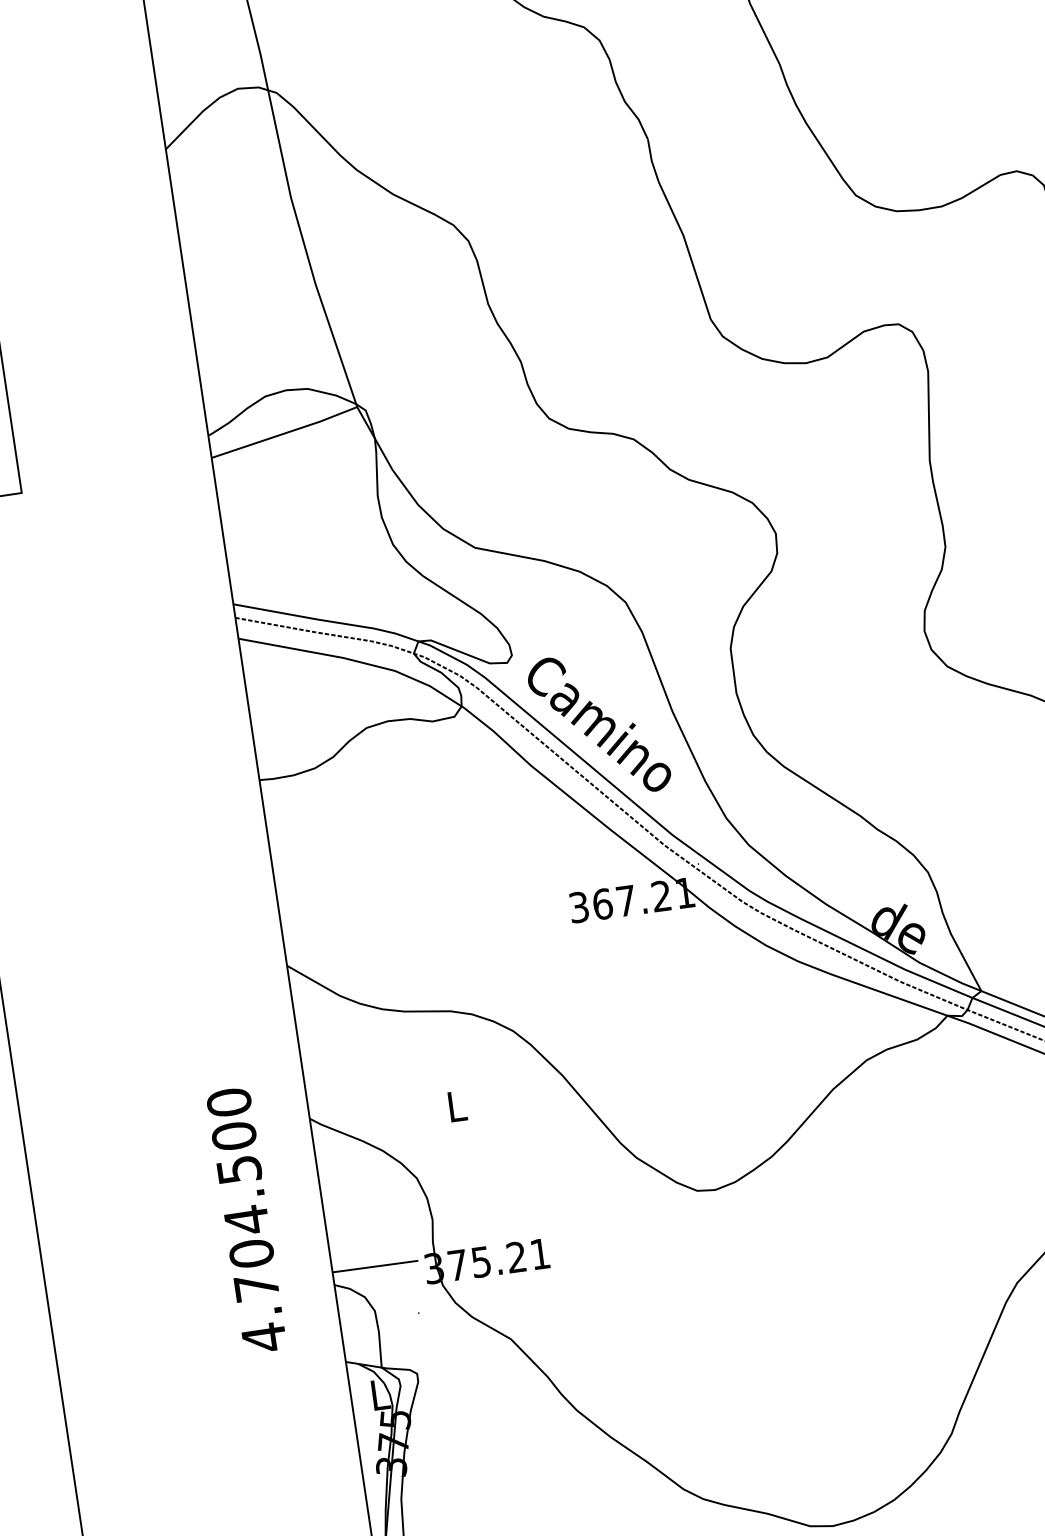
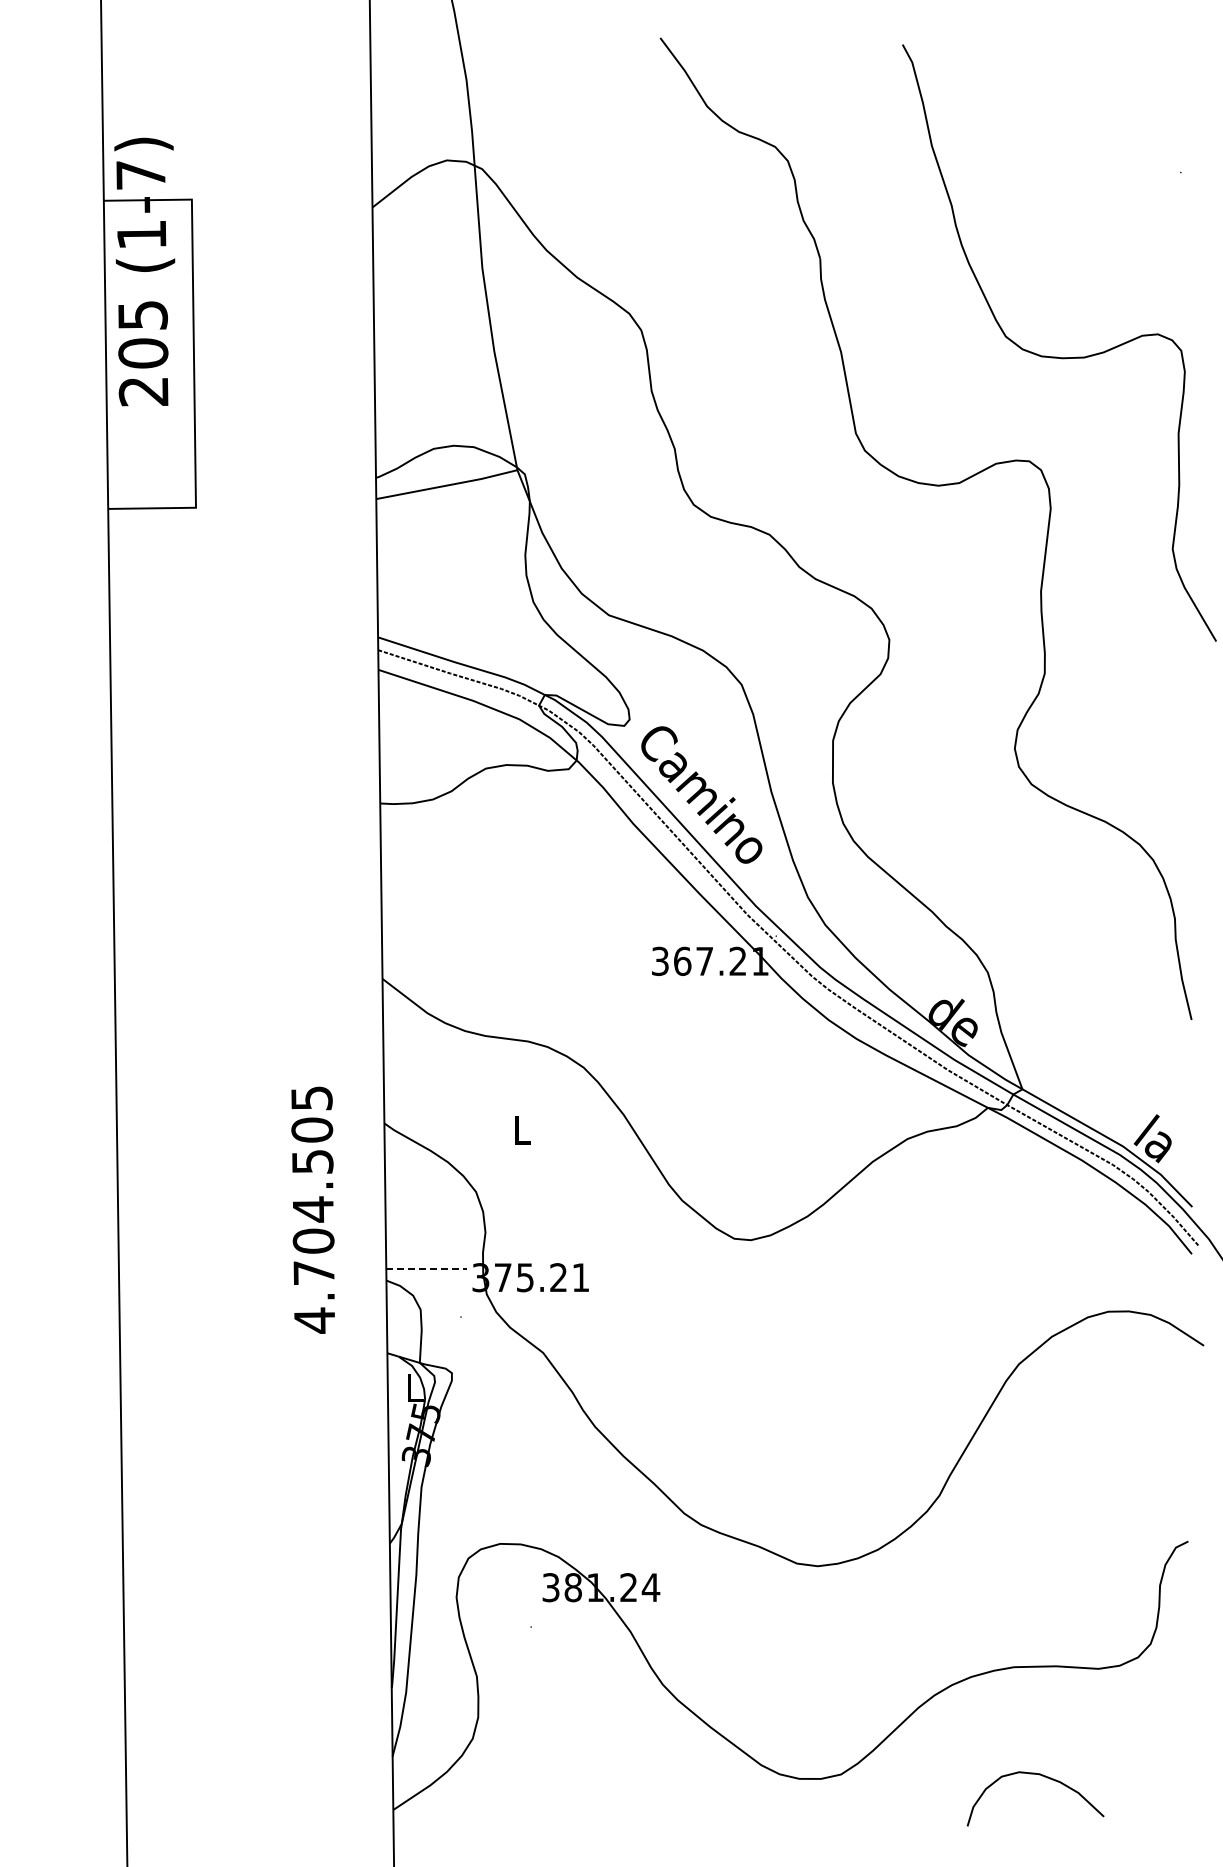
text: (228, 1101) -> (311, 1097), 4.704.500 -> 4.704.505
line: (376, 1266) -> (427, 1268), solid -> dashed

